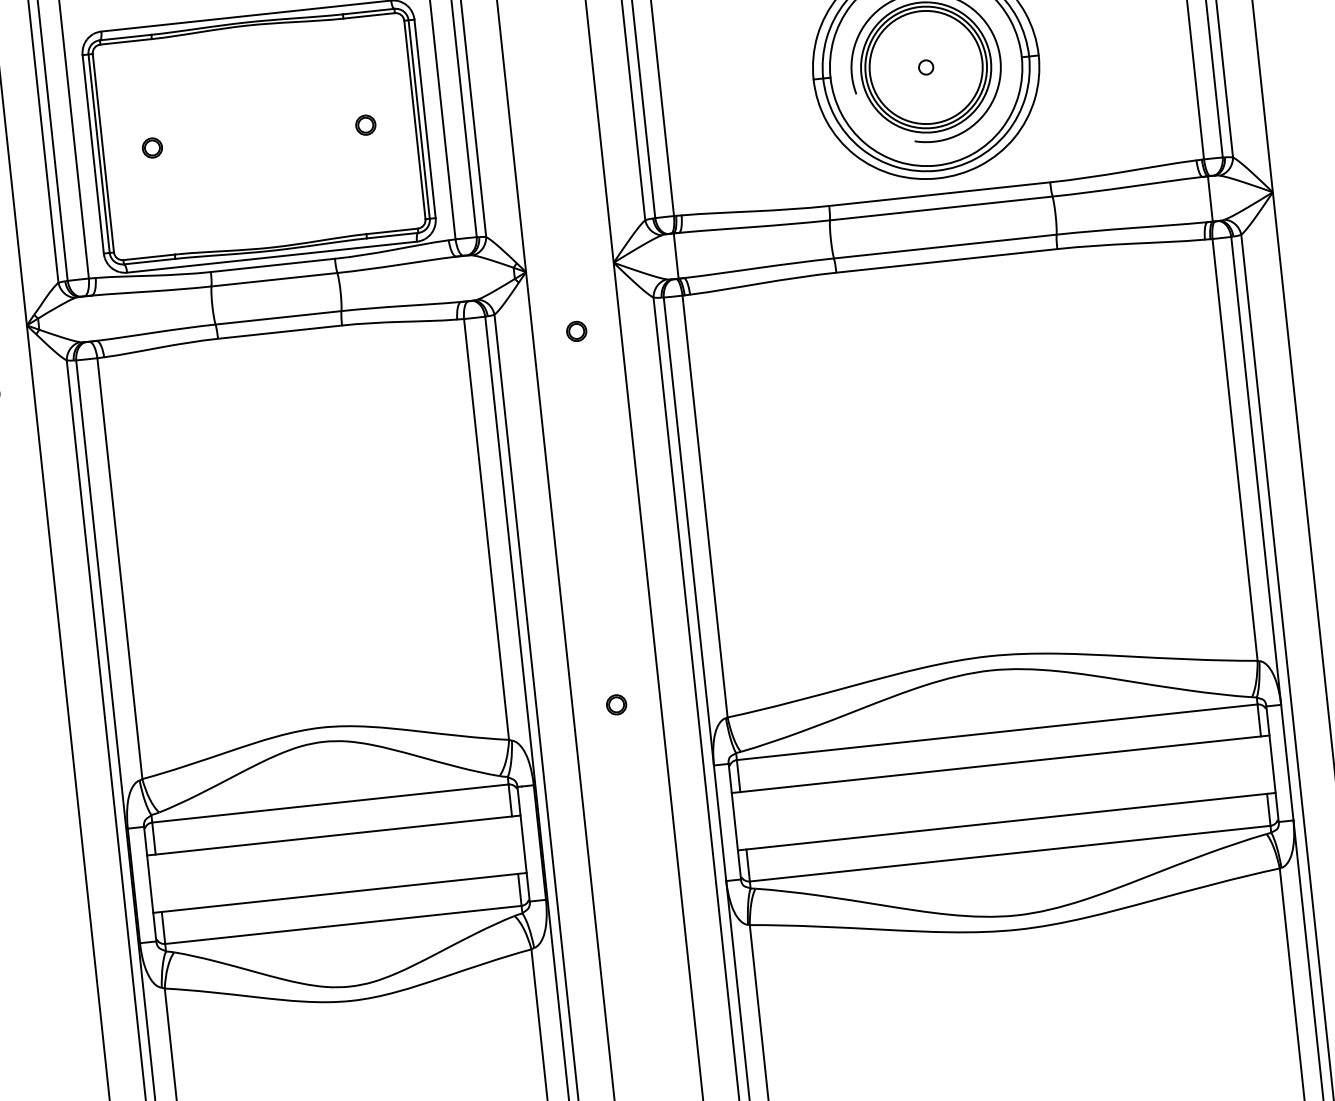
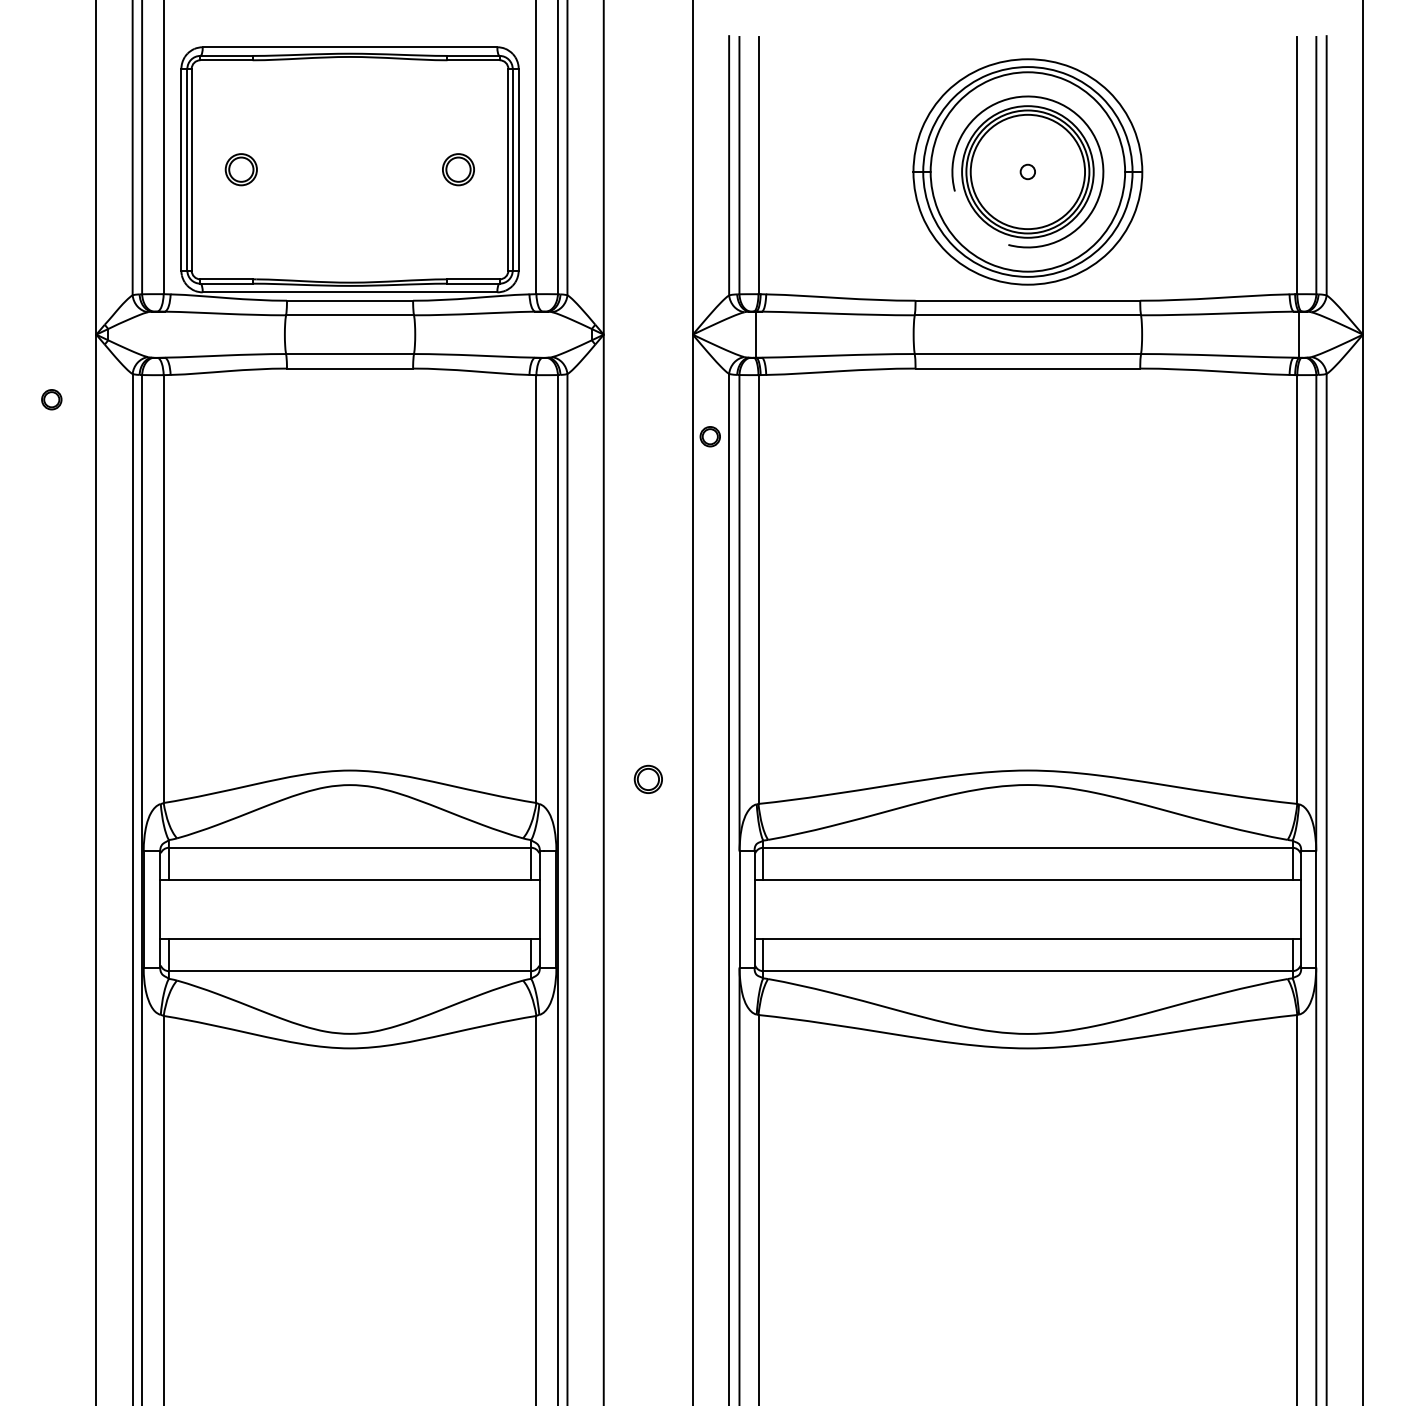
part: (365, 124) -> (458, 169), size x1.6
part: (152, 147) -> (241, 169), size x1.6
part: (575, 331) -> (709, 436), moved
part: (615, 704) -> (647, 778), size x1.4

